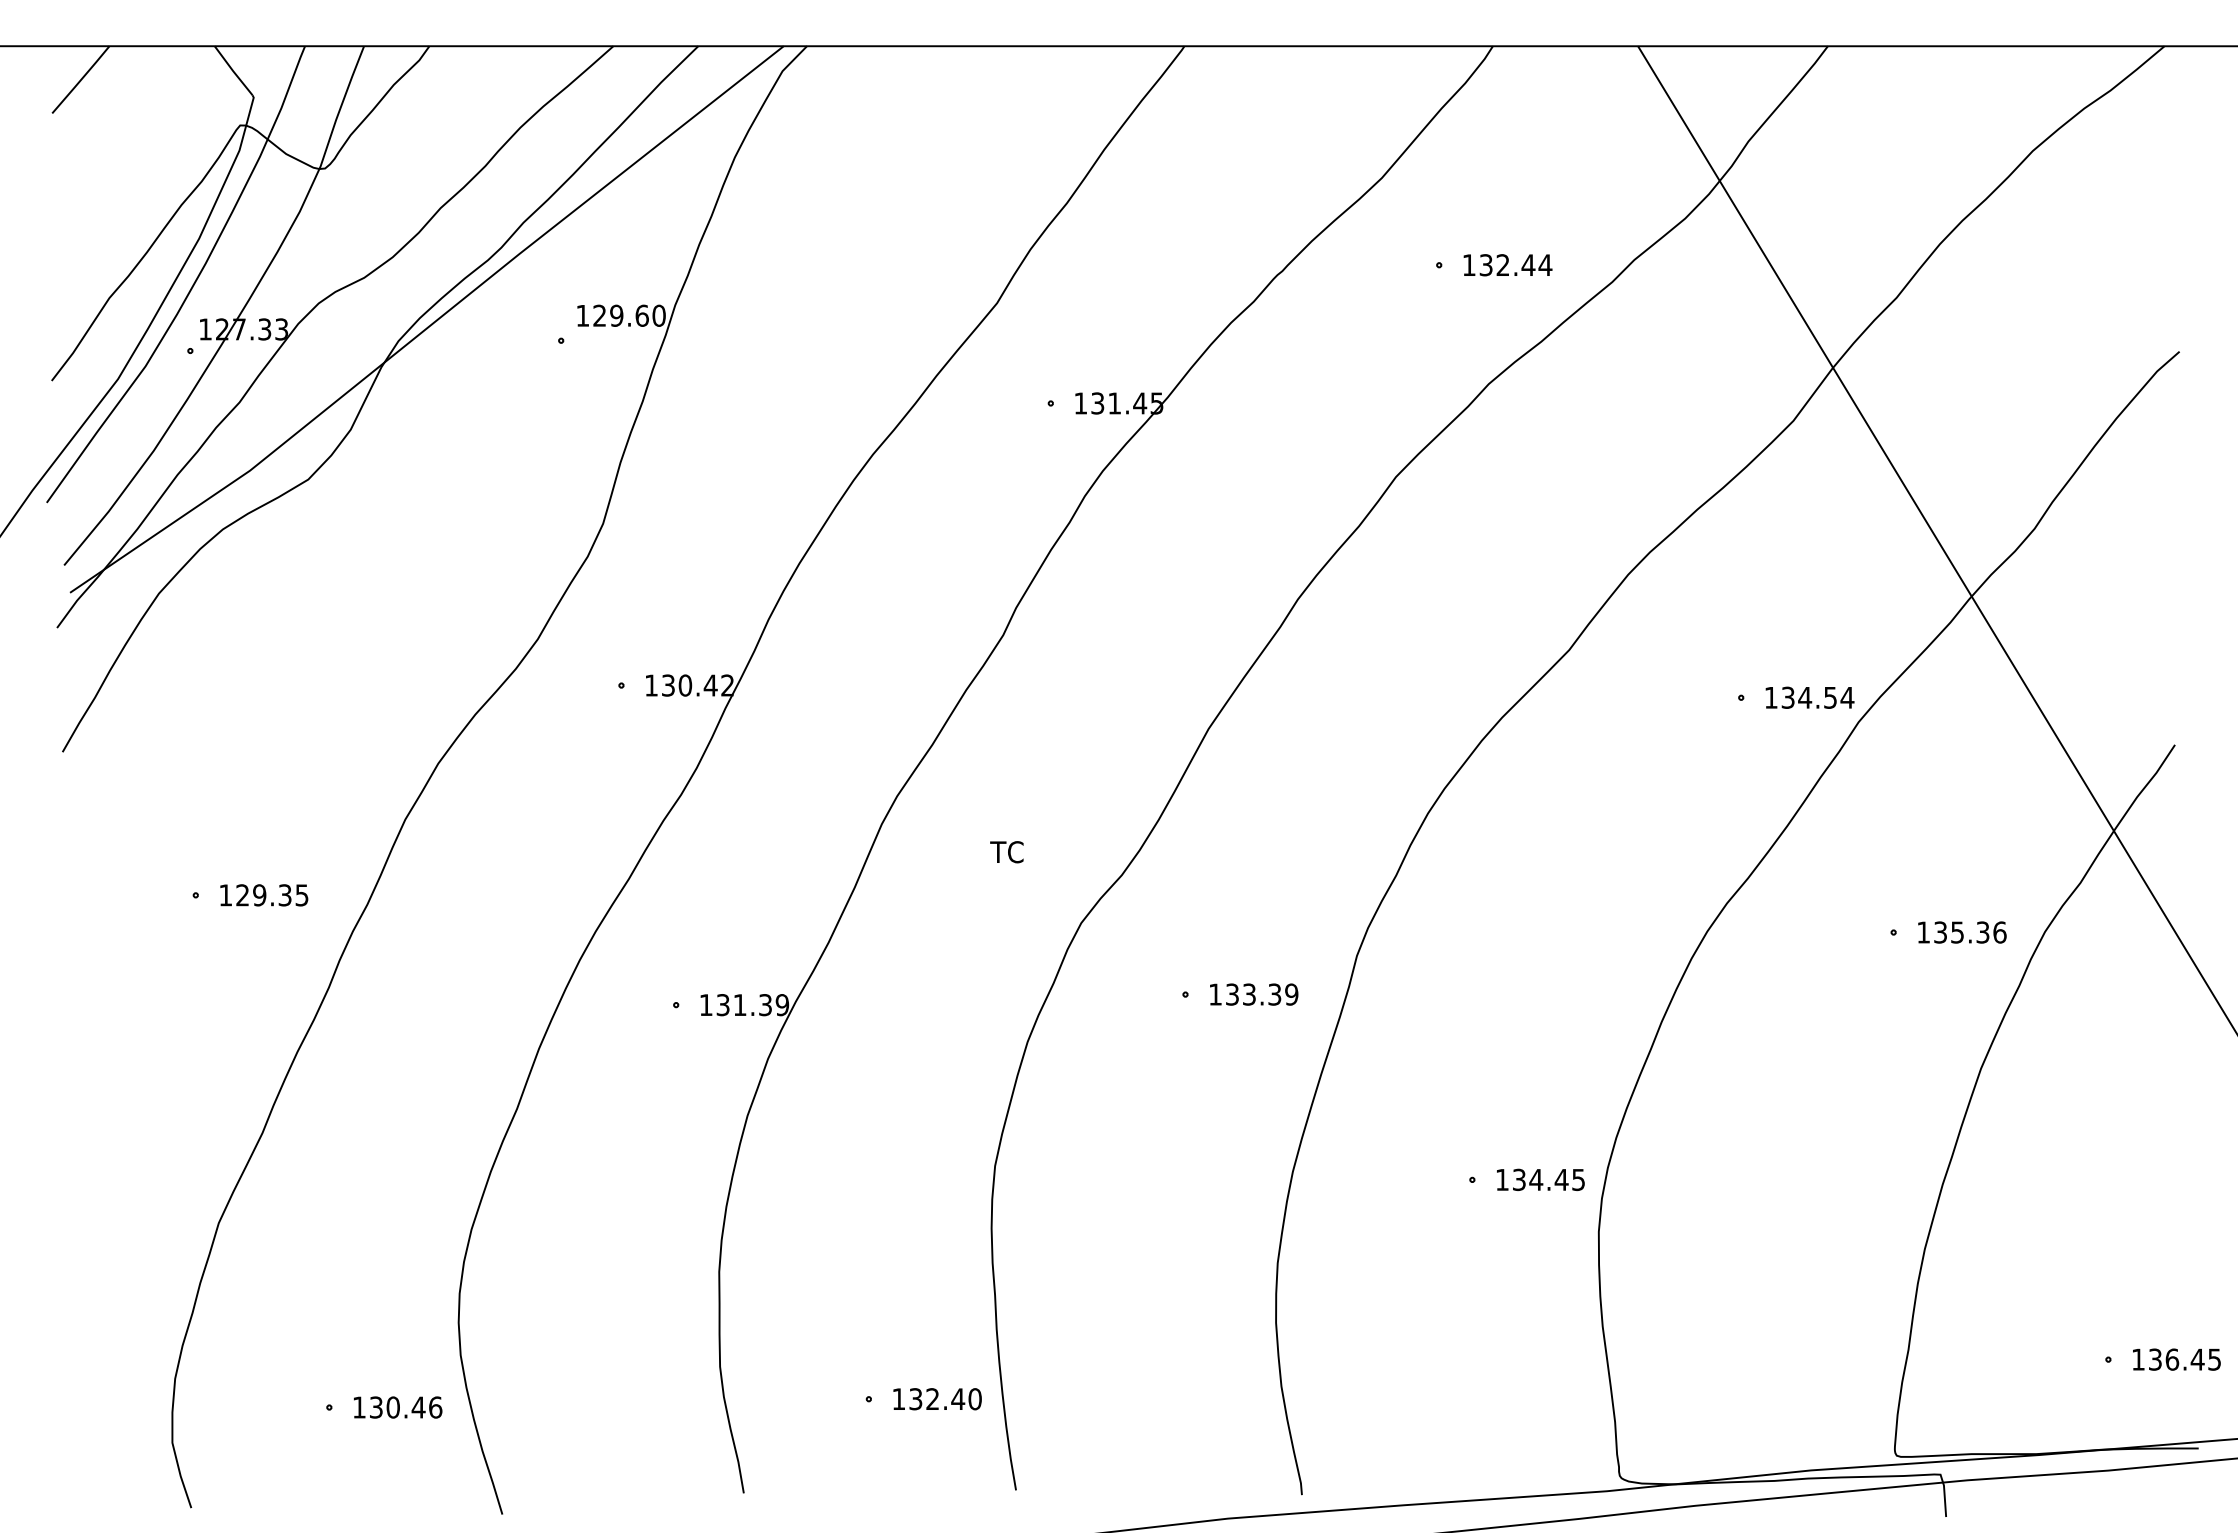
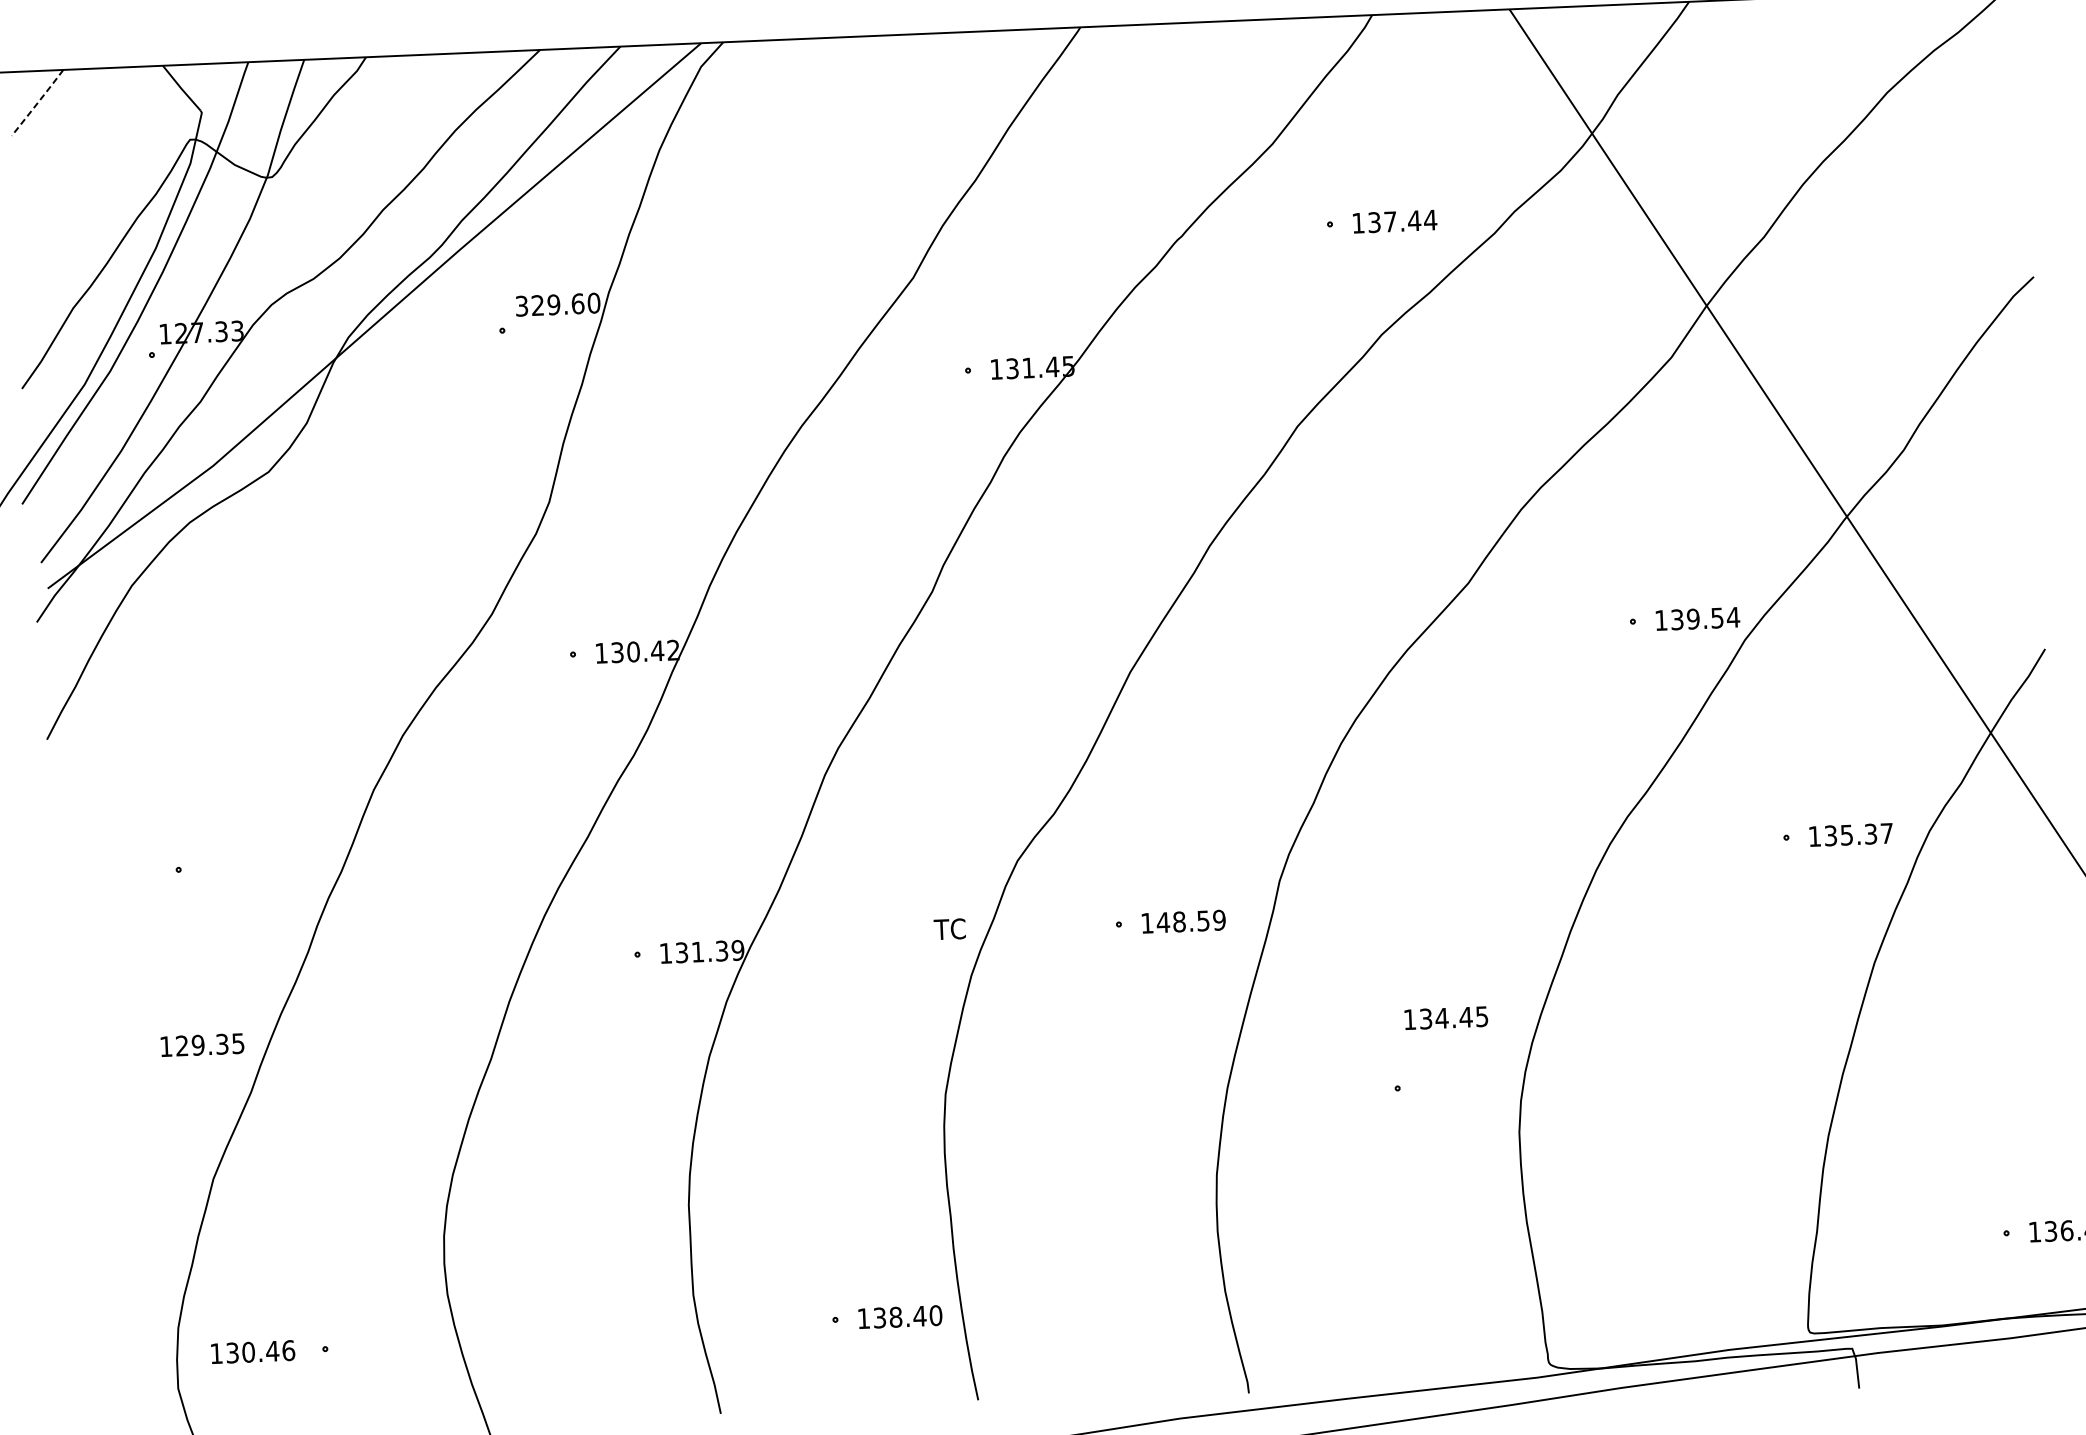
line: (81, 79) -> (38, 102), solid -> dashed
text: (1502, 264) -> (1389, 221), 132.44 -> 137.44
text: (582, 315) -> (521, 305), 129.60 -> 329.60
text: (1805, 697) -> (1693, 618), 134.54 -> 139.54
text: (1006, 852) -> (949, 929), moved
text: (264, 895) -> (202, 1045), moved
text: (1999, 932) -> (1886, 833), 135.36 -> 135.37
text: (1253, 994) -> (1183, 921), 133.39 -> 148.59
text: (1540, 1179) -> (1446, 1017), moved
text: (932, 1399) -> (895, 1317), 132.40 -> 138.40
text: (398, 1407) -> (253, 1352), moved

